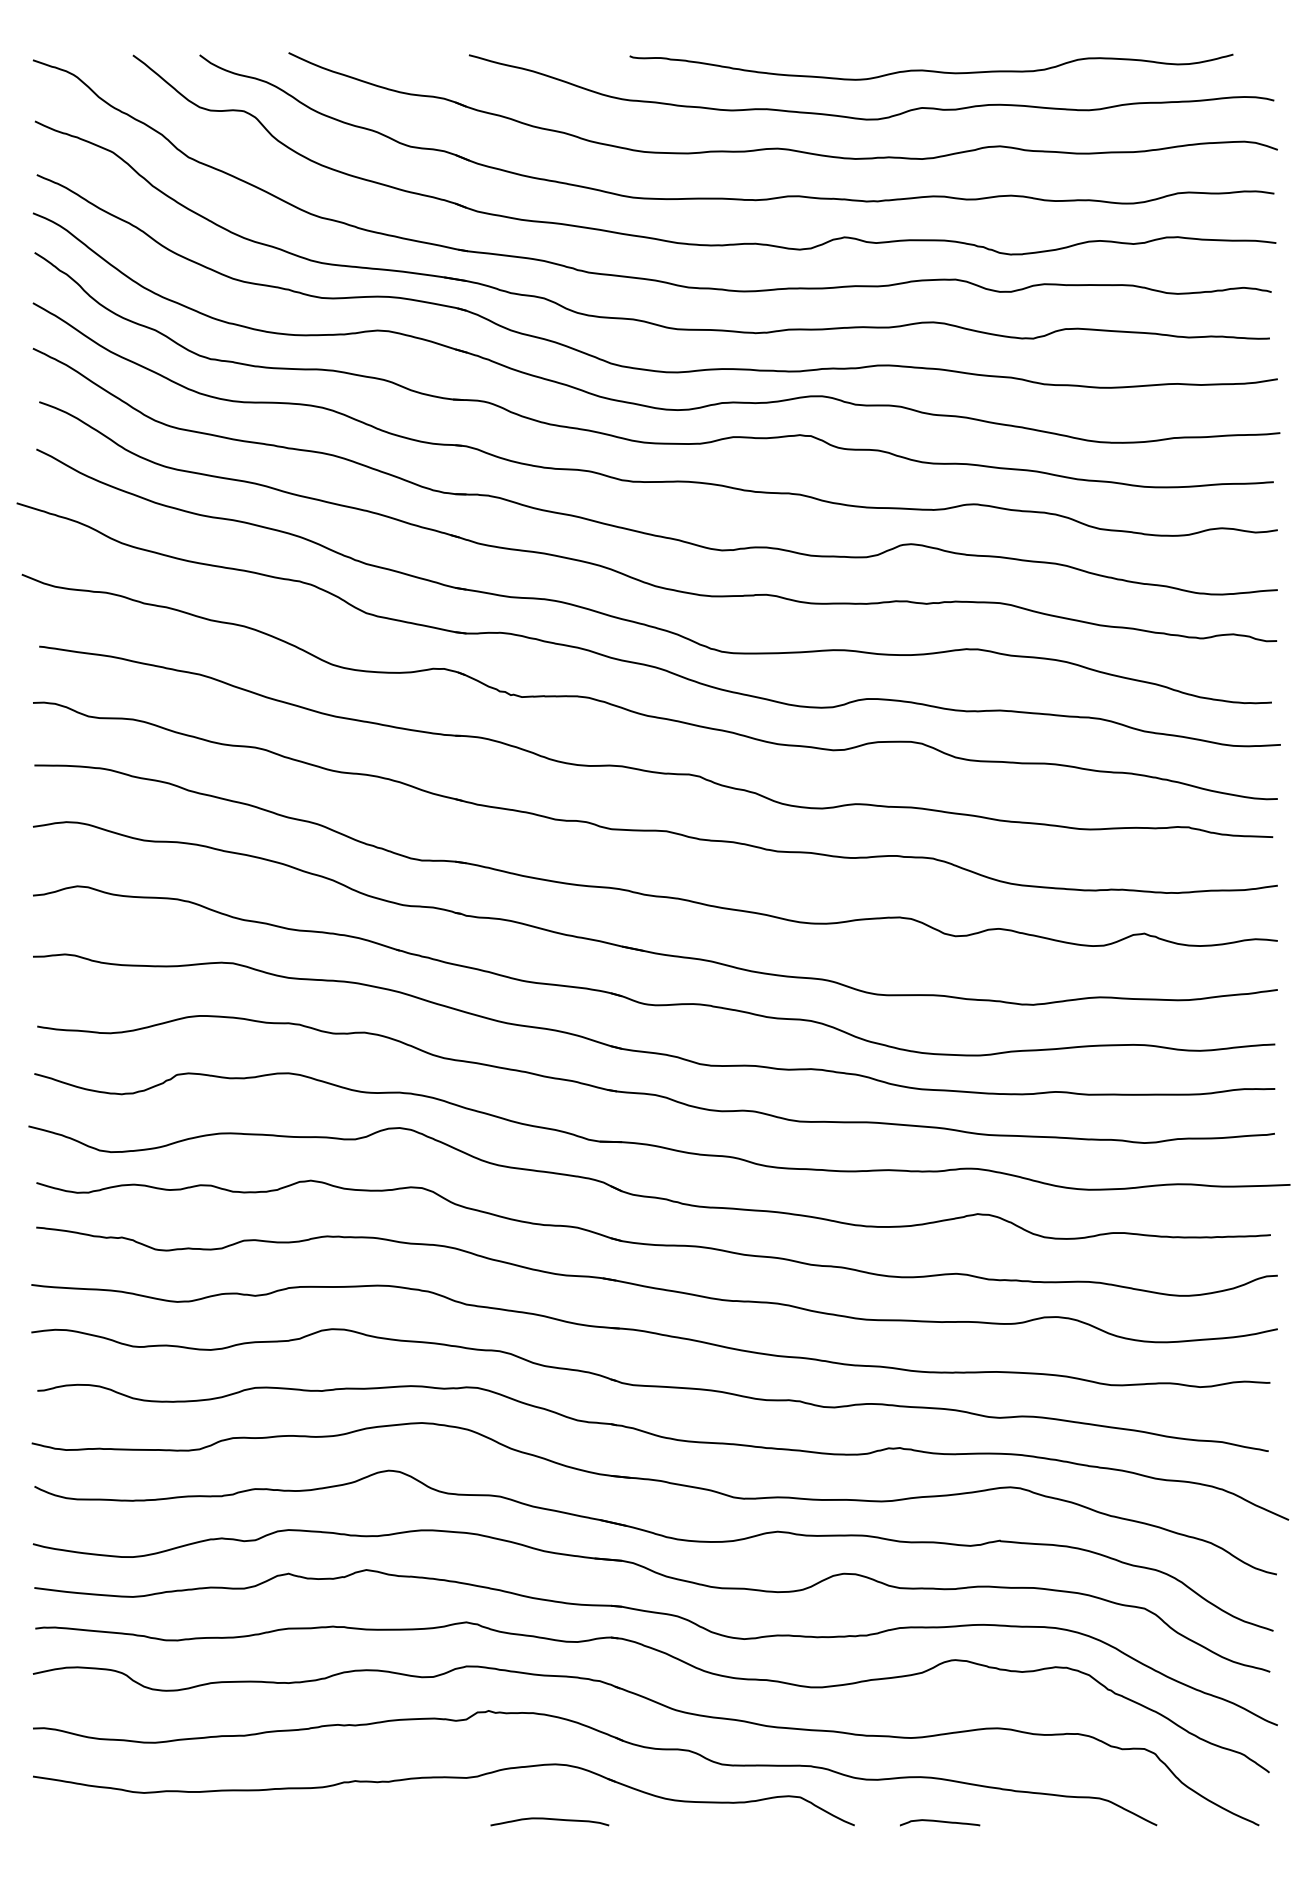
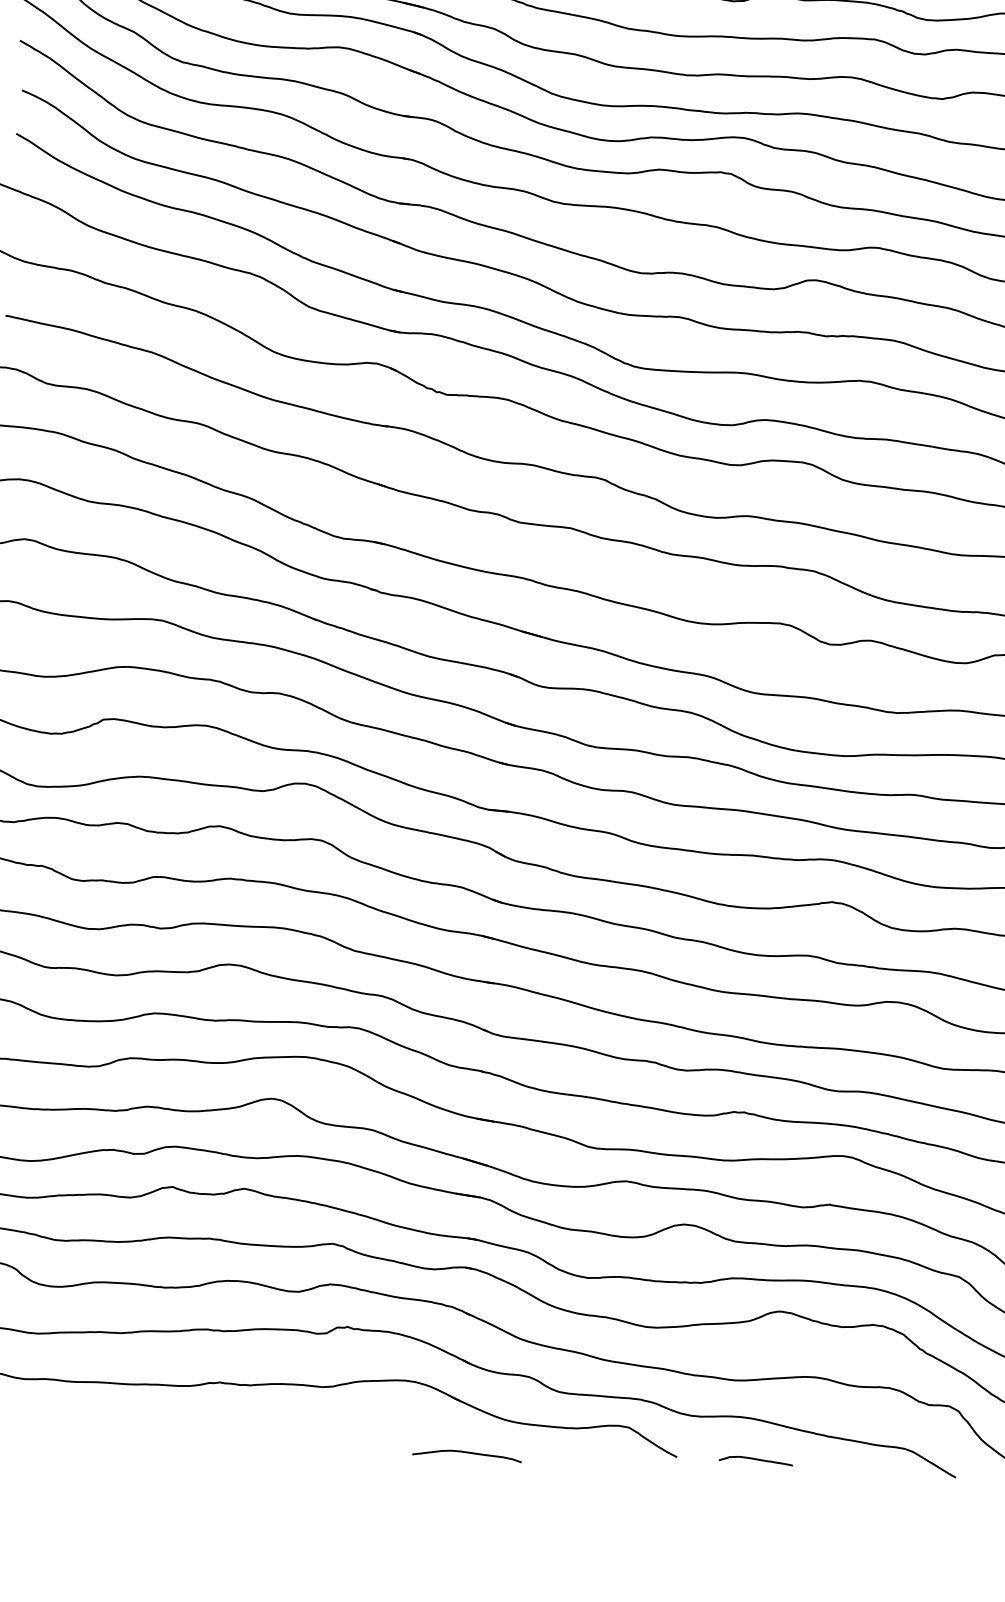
curve: (549, 1819) -> (467, 1452), moved

